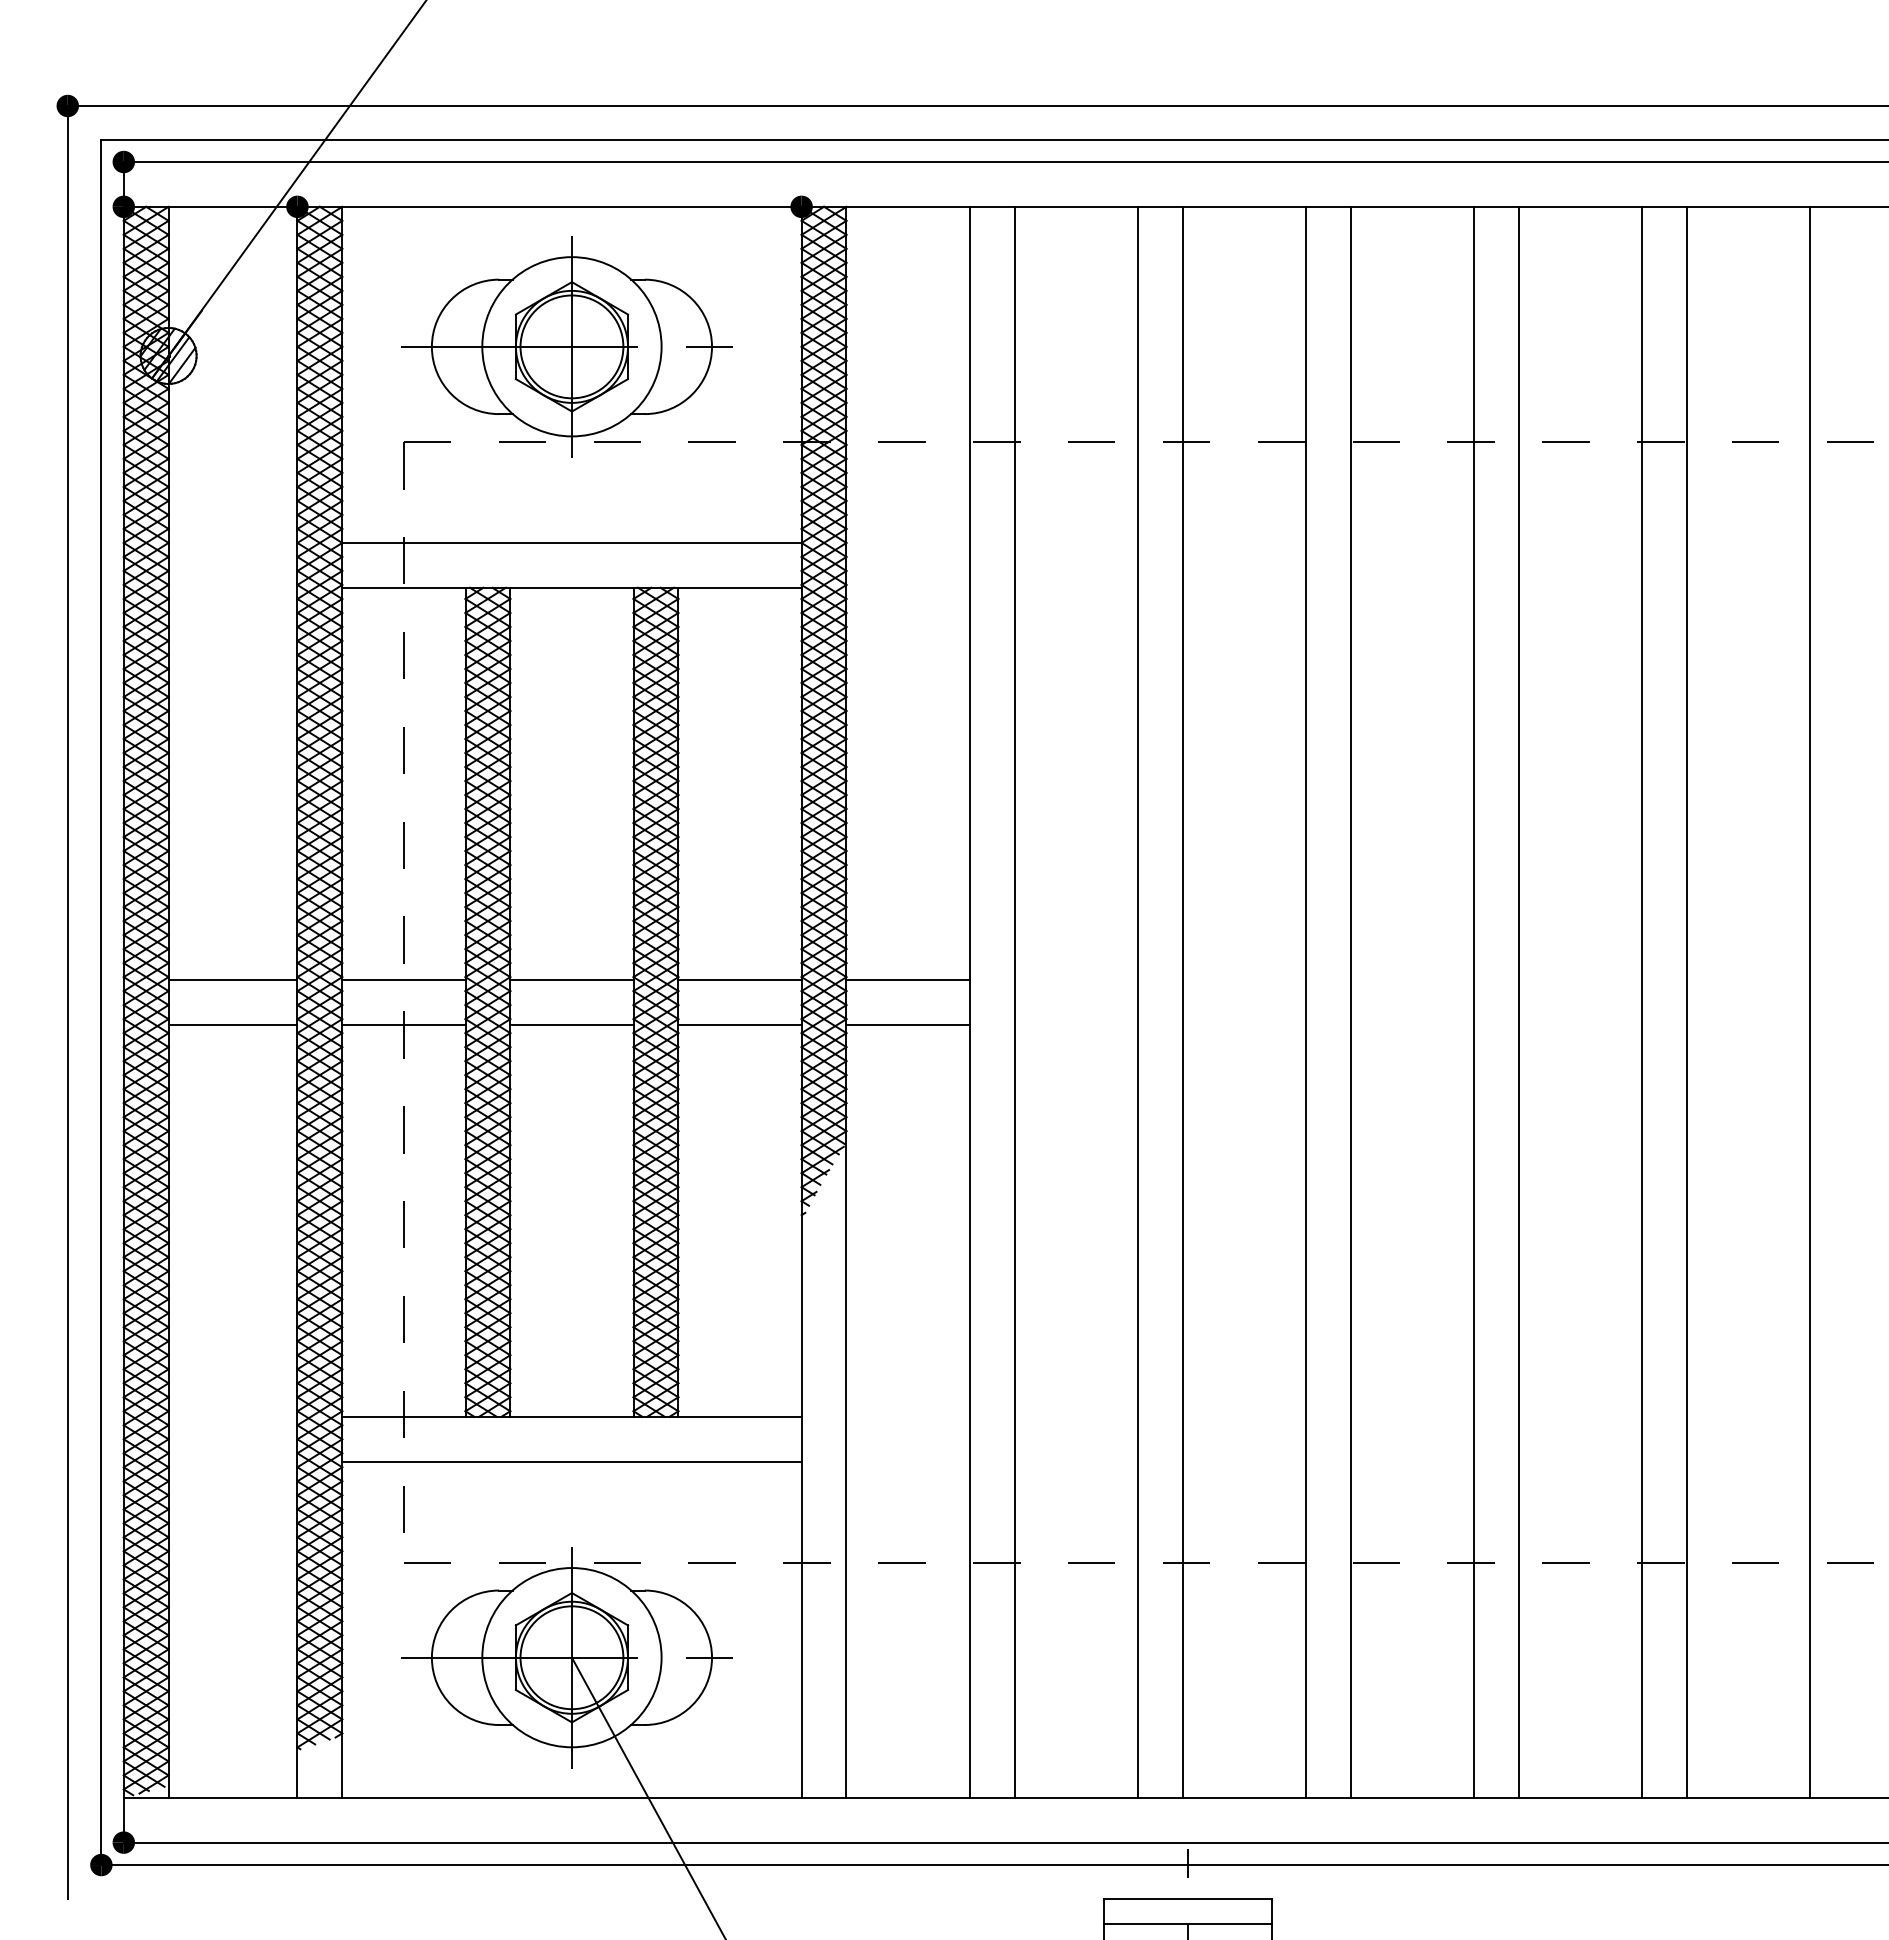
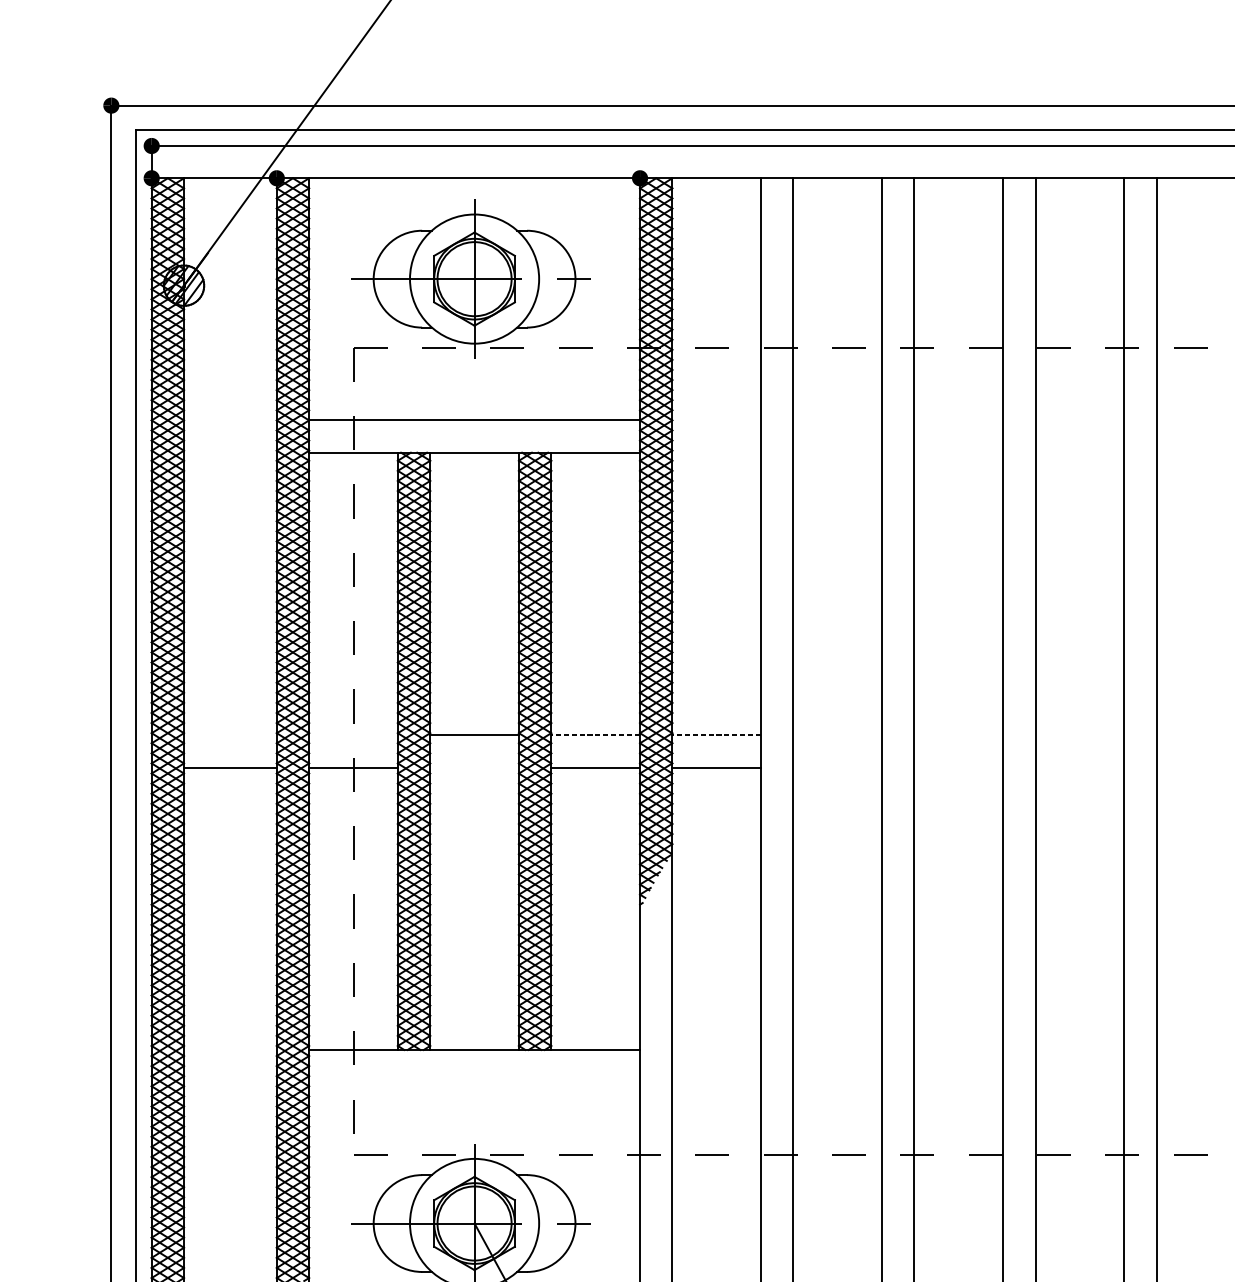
line: (232, 979) -> (230, 734), removed
line: (403, 979) -> (353, 734), removed
line: (740, 979) -> (595, 734), solid -> dashed
line: (908, 979) -> (717, 734), solid -> dashed
line: (571, 1024) -> (474, 767), removed
line: (571, 1461) -> (474, 1082), removed

